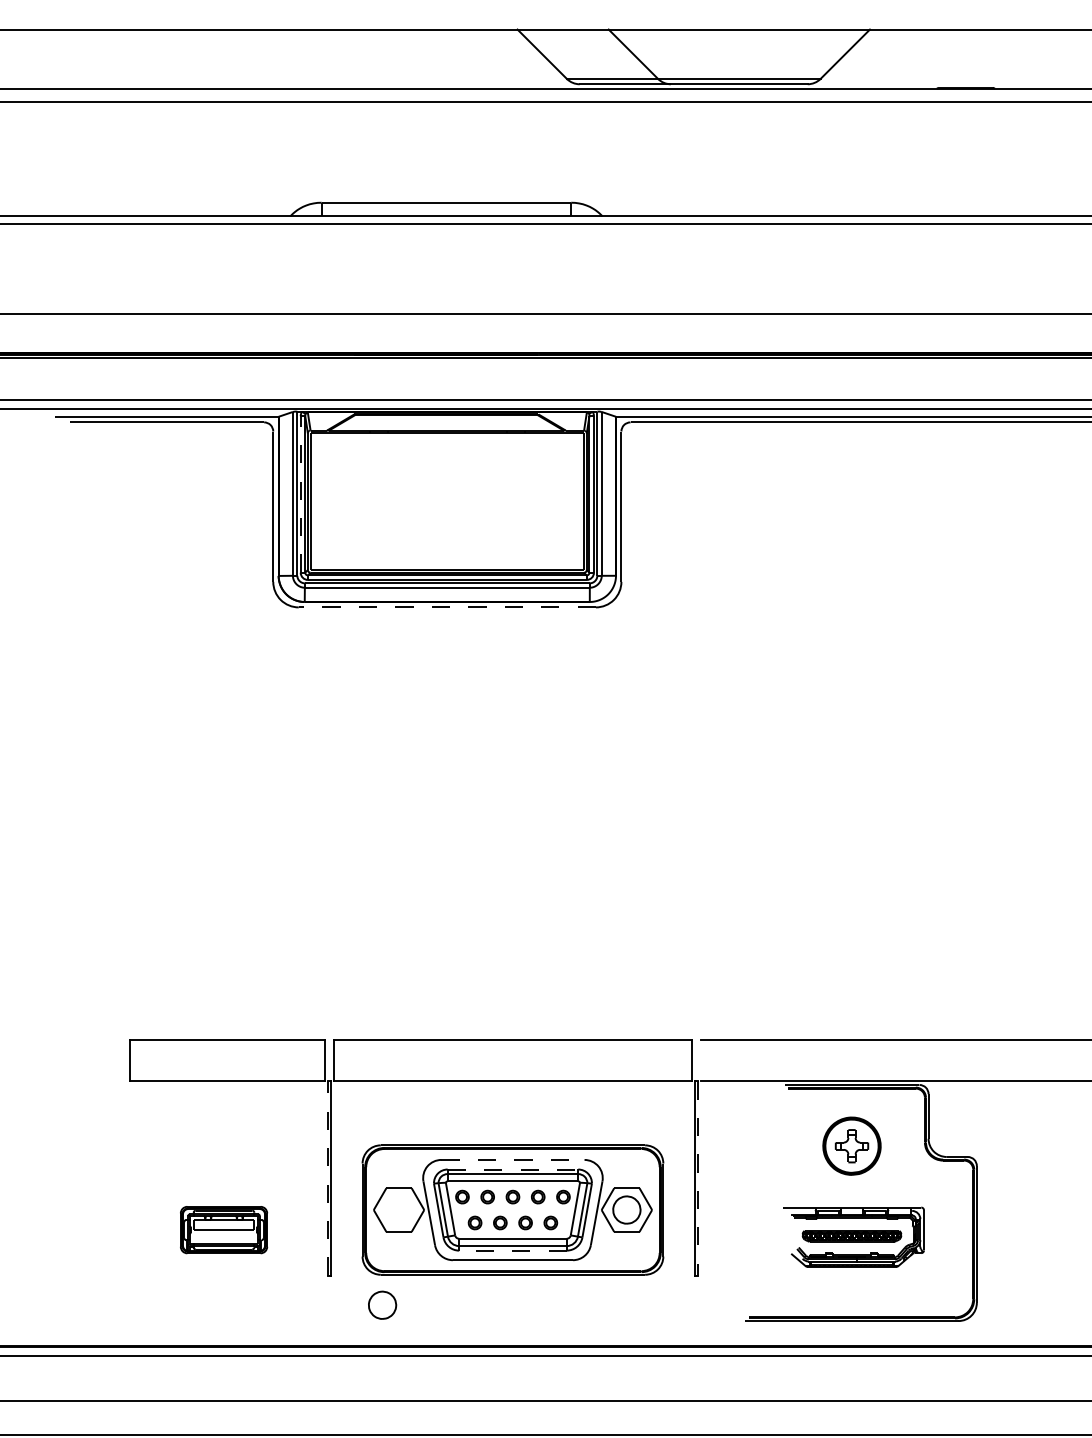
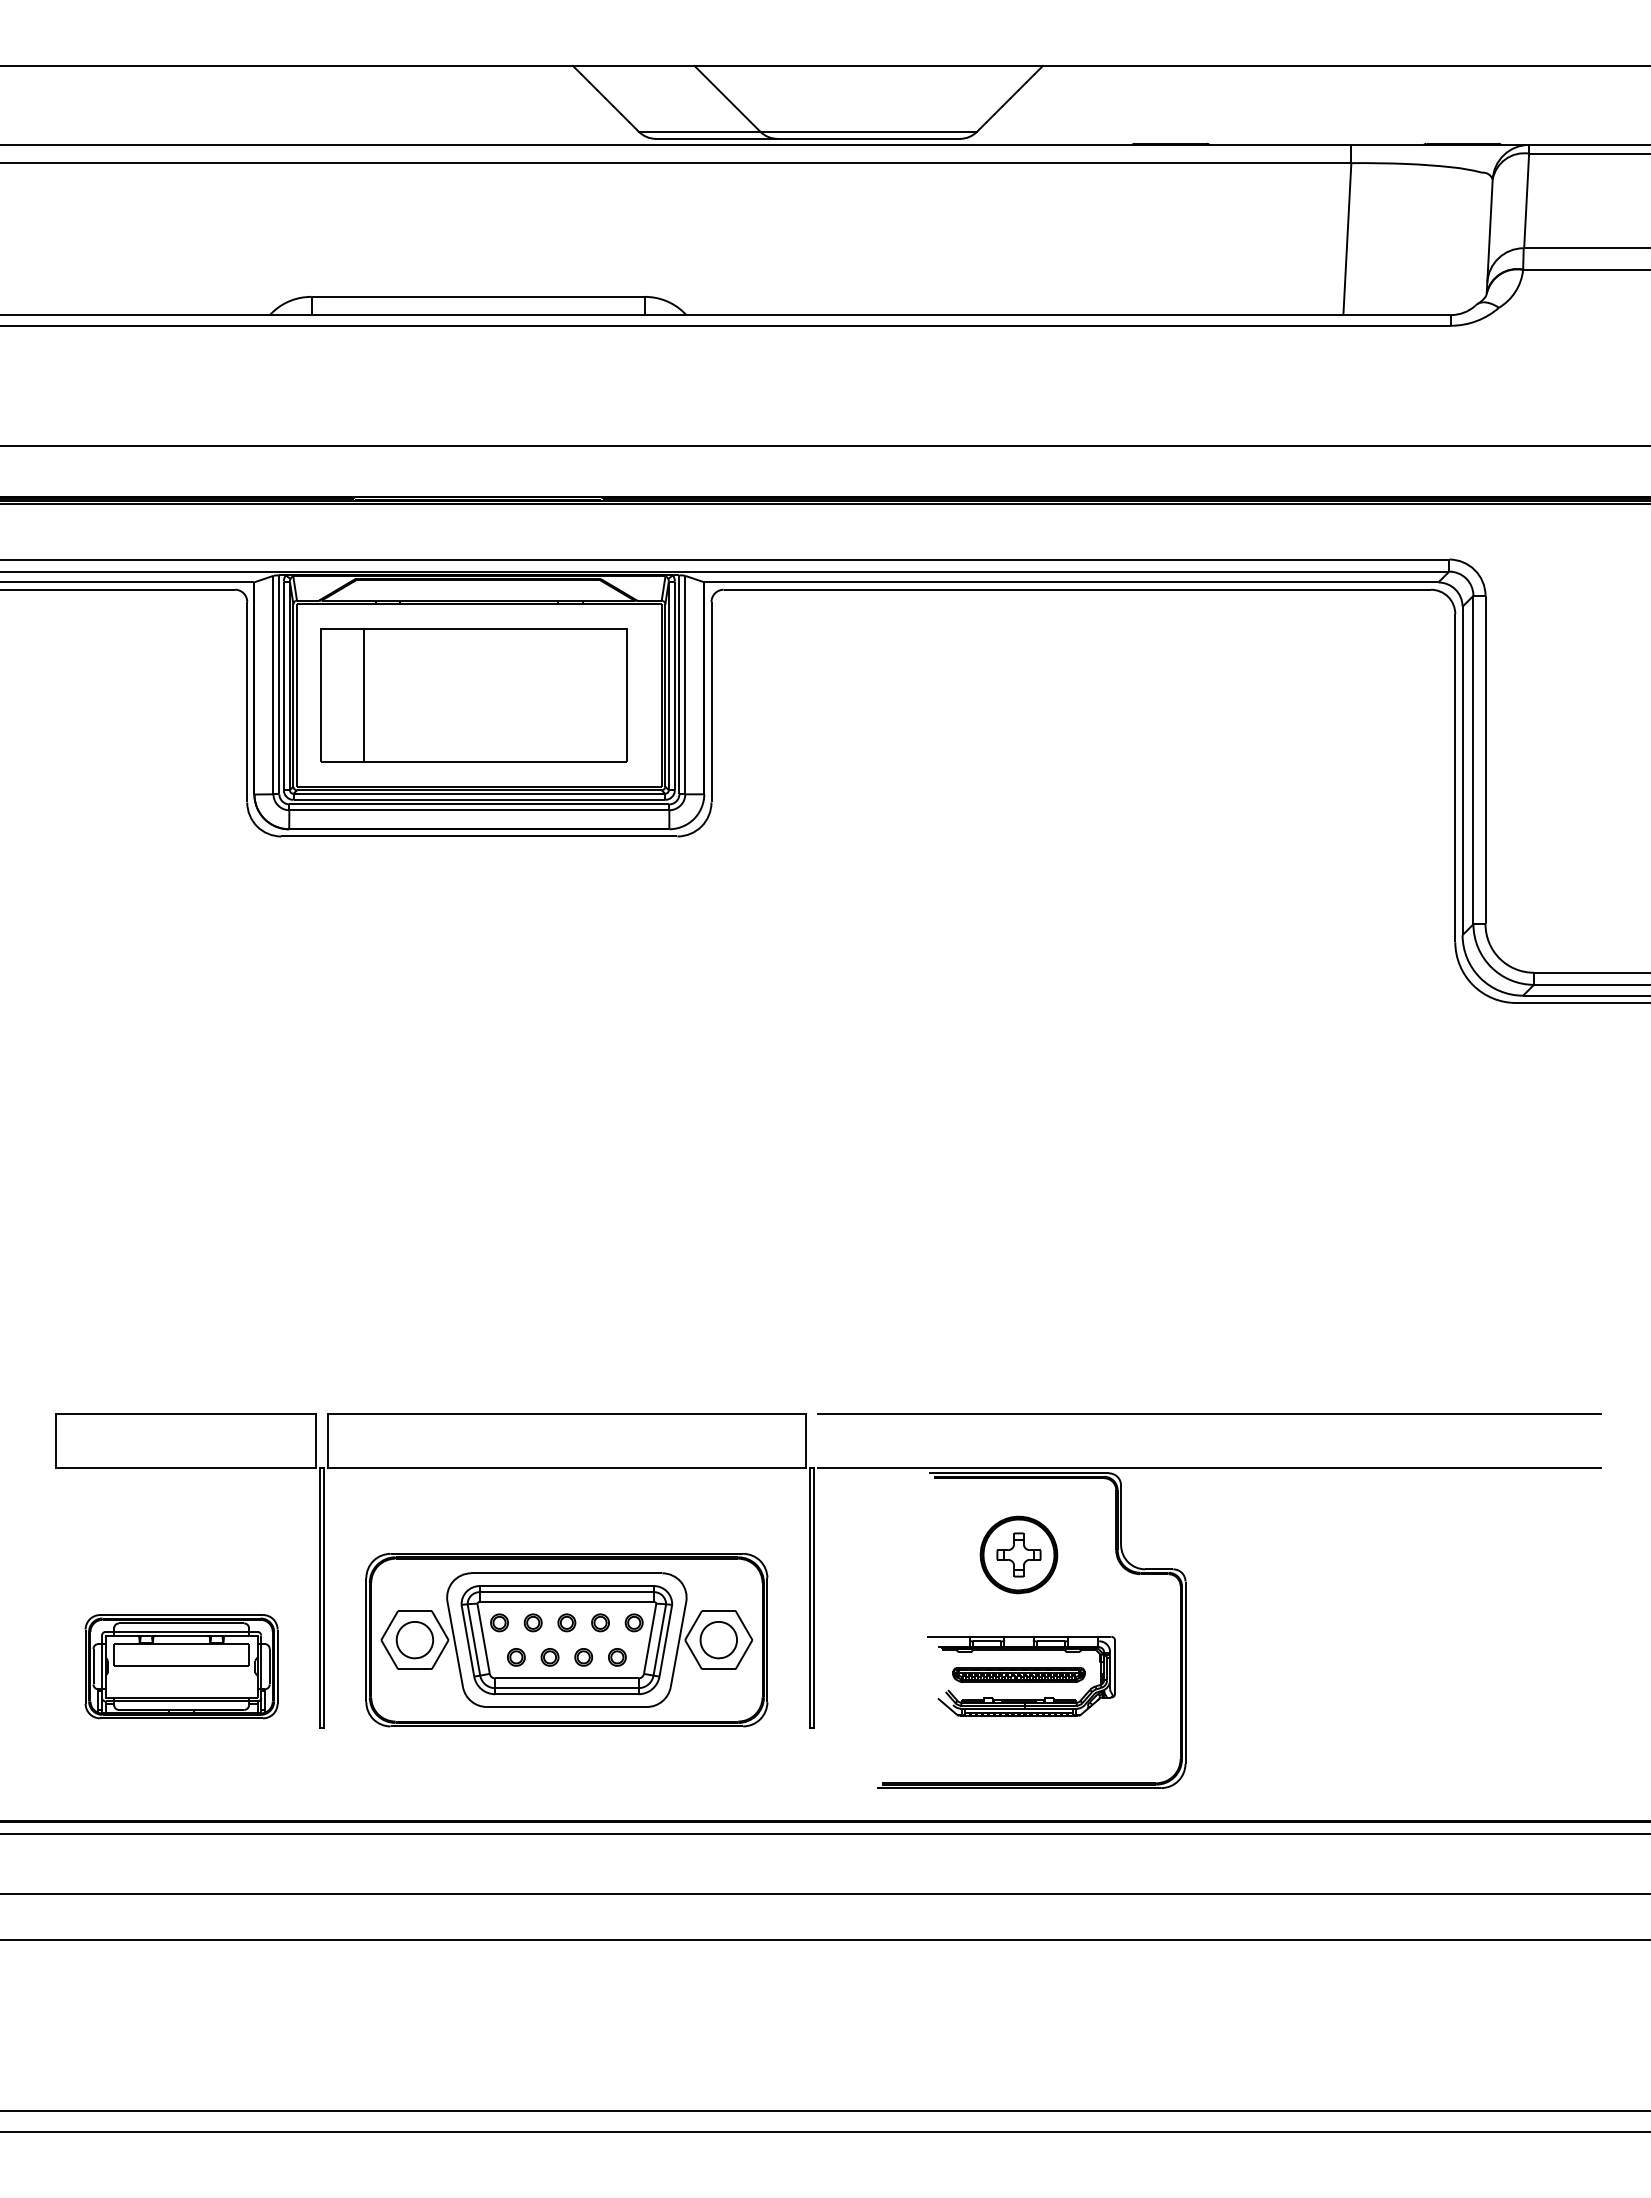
line: (300, 494) -> (283, 685), dashed -> solid
part: (442, 501) -> (473, 695), added
line: (446, 607) -> (478, 836), dashed -> solid
line: (513, 1160) -> (567, 1573), dashed -> solid
line: (513, 1169) -> (567, 1586), dashed -> solid
line: (327, 1178) -> (319, 1598), dashed -> solid
line: (698, 1178) -> (814, 1598), dashed -> solid
part: (223, 1229) -> (181, 1666), size x1.67
line: (512, 1250) -> (566, 1694), dashed -> solid
part: (382, 1305) -> (414, 1640), moved

